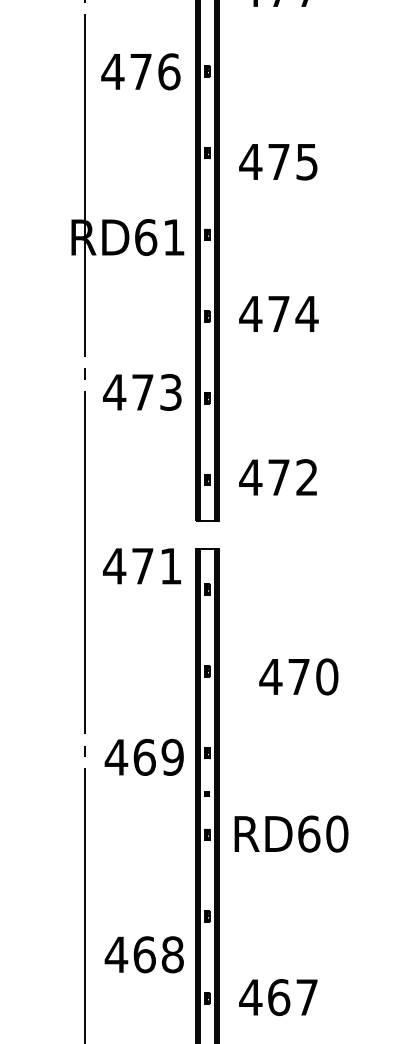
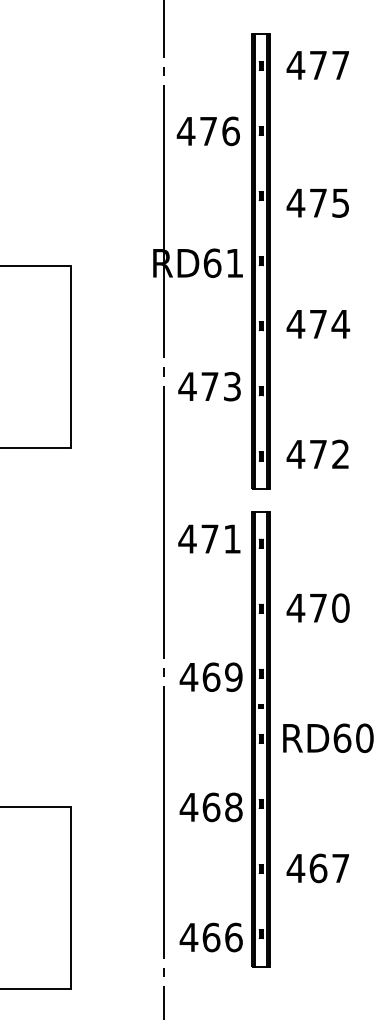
text: (142, 565) -> (209, 538), moved
text: (297, 676) -> (317, 607), moved
text: (143, 954) -> (210, 807), moved

